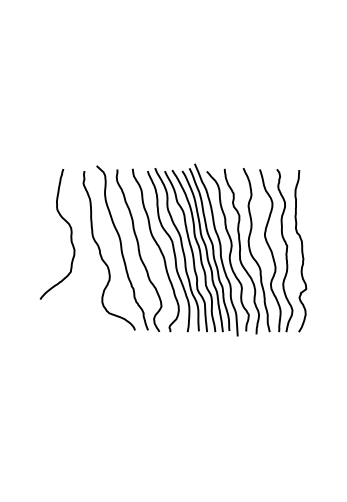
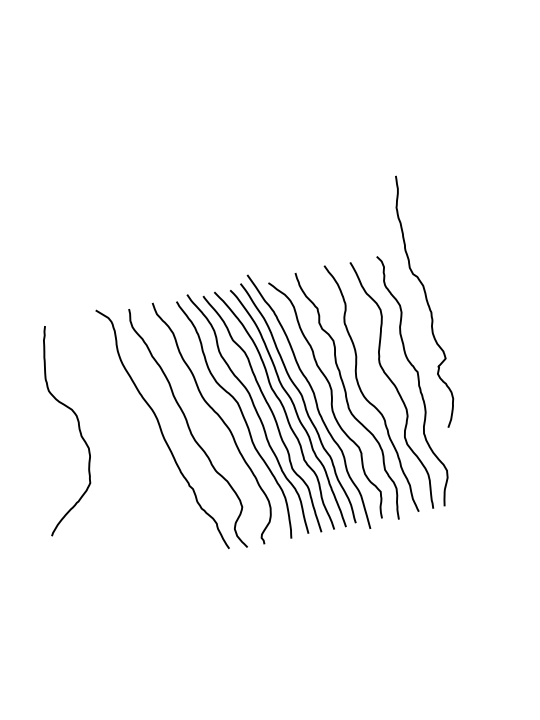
curve: (301, 251) -> (425, 301), moved
curve: (101, 253) -> (131, 444), removed

